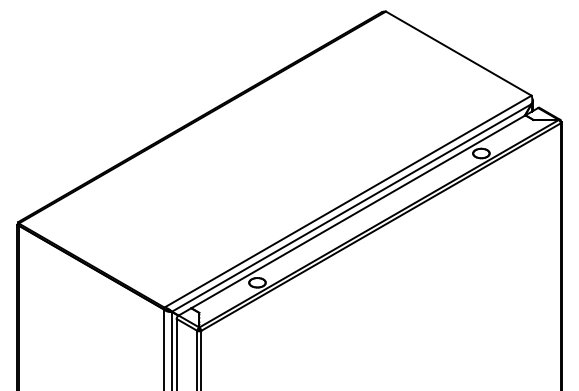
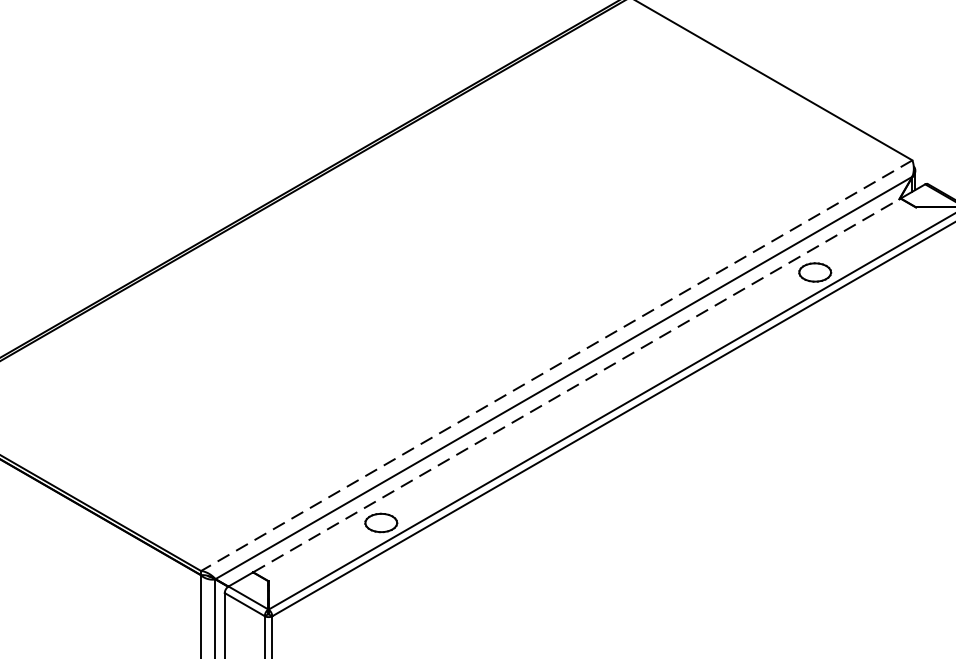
line: (348, 201) -> (557, 365), solid -> dashed
line: (358, 211) -> (577, 384), solid -> dashed

